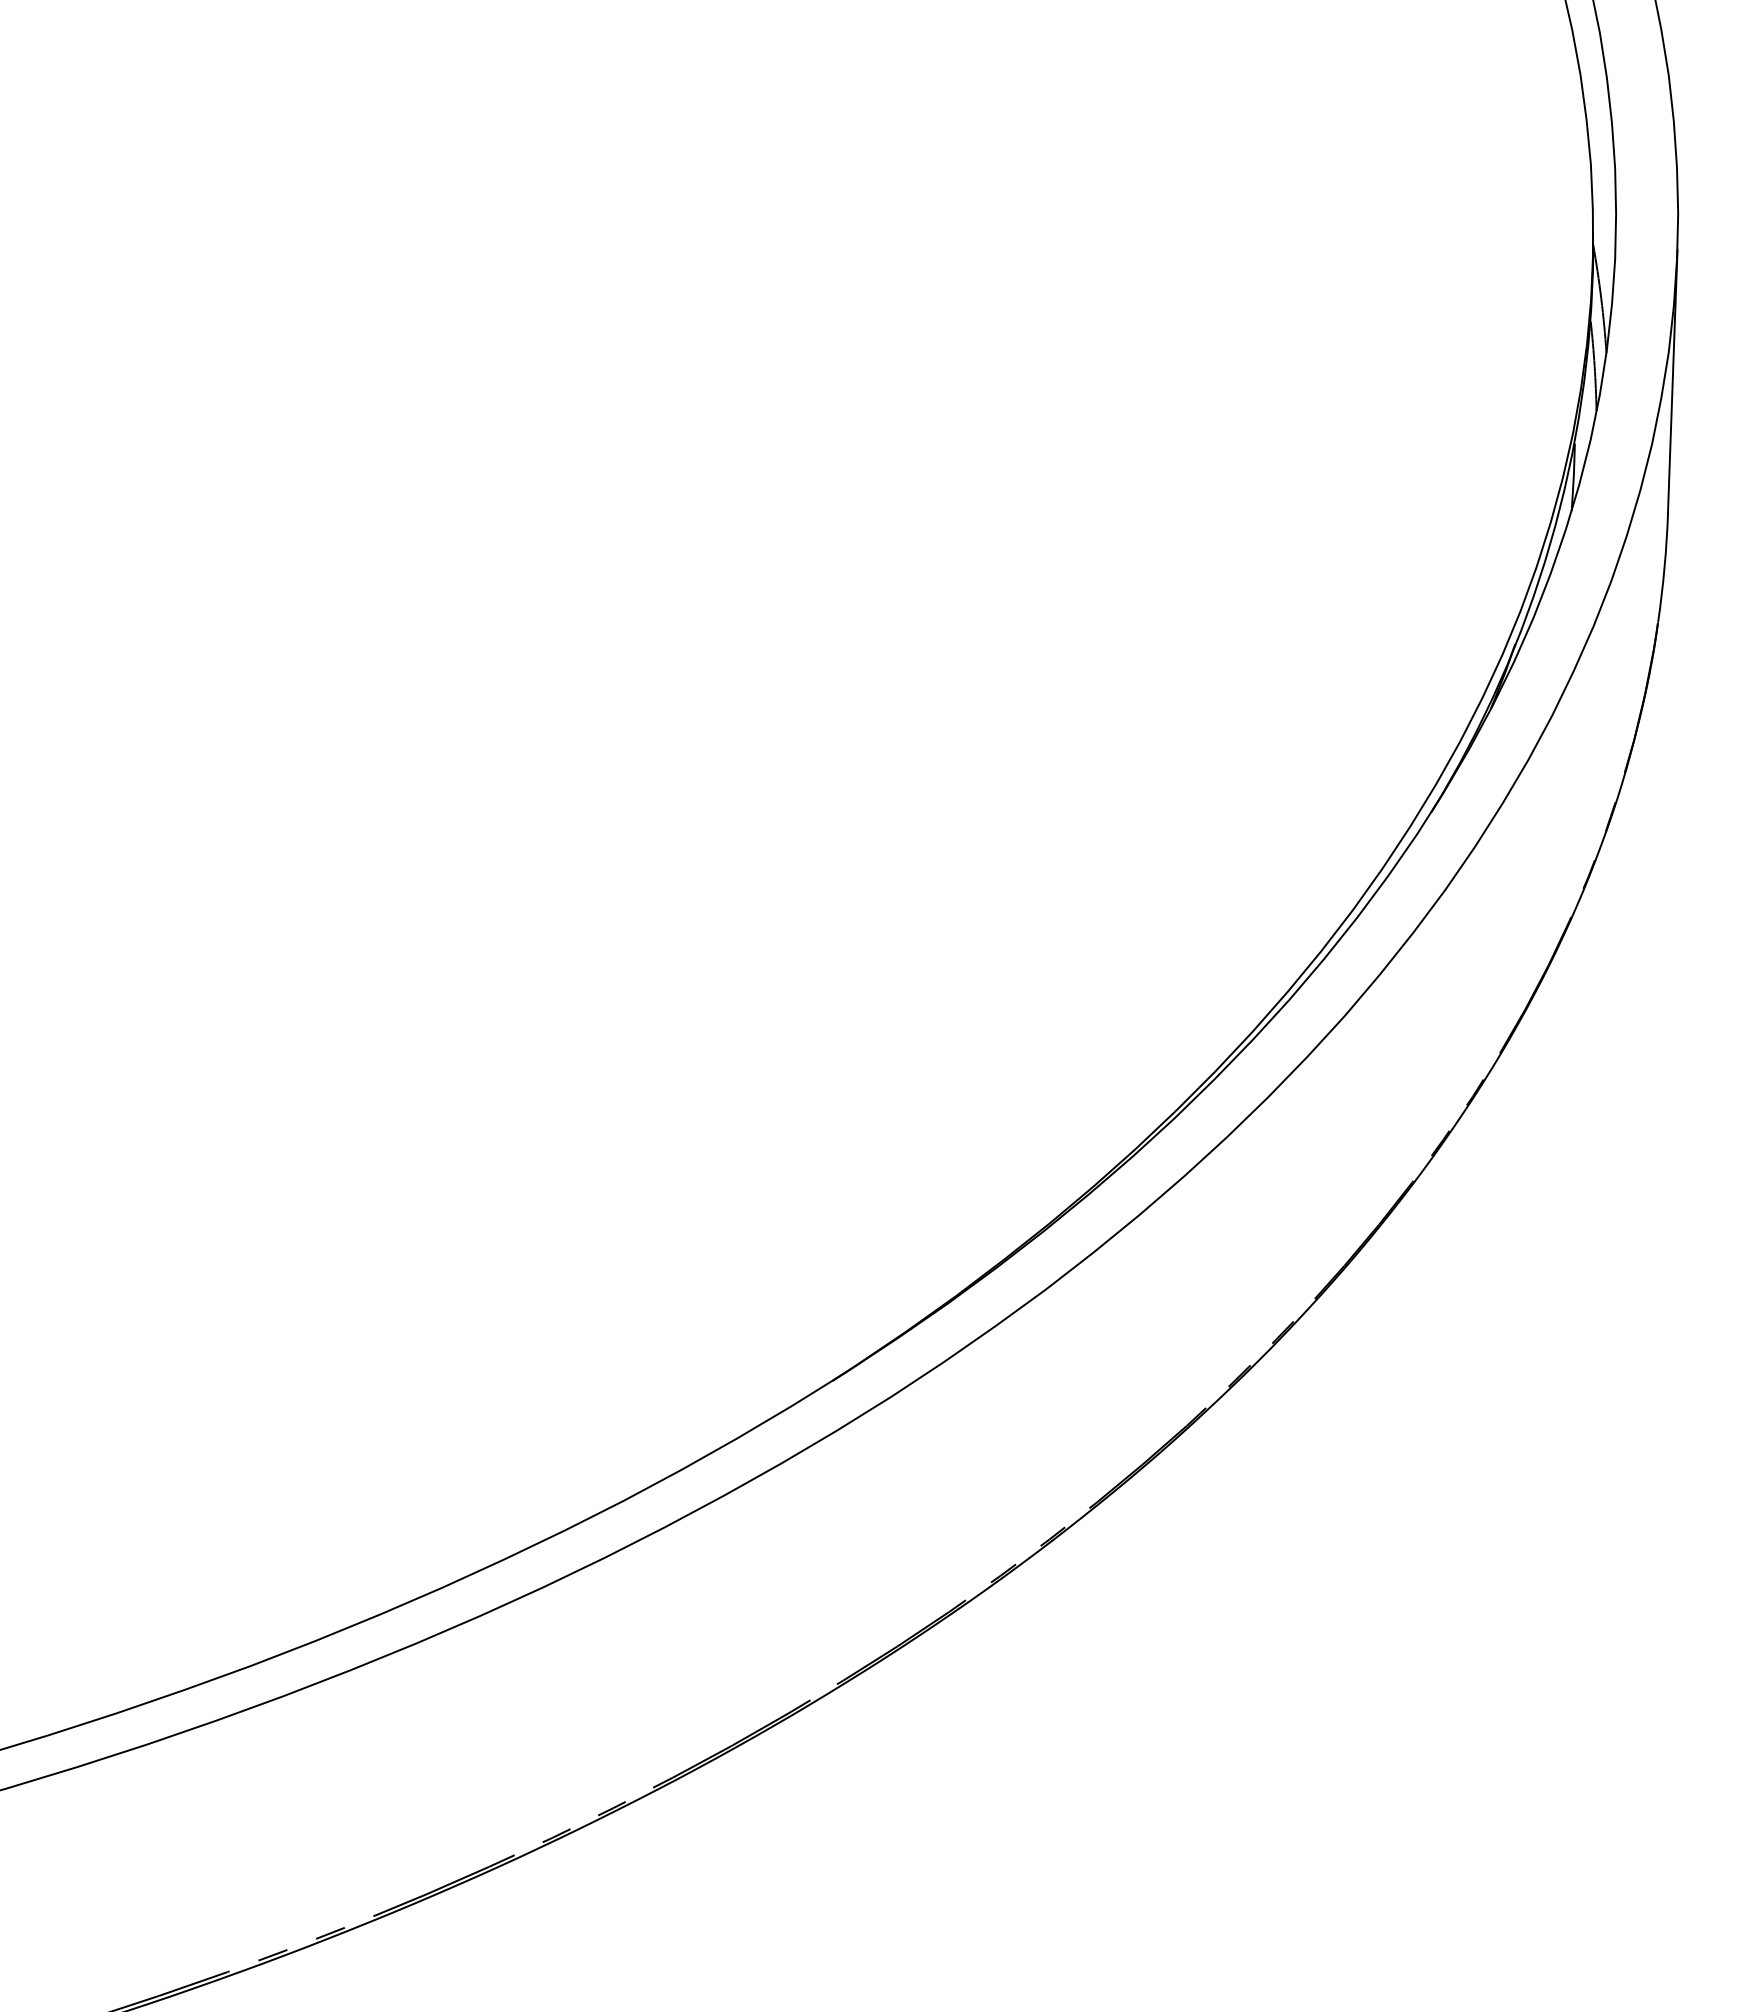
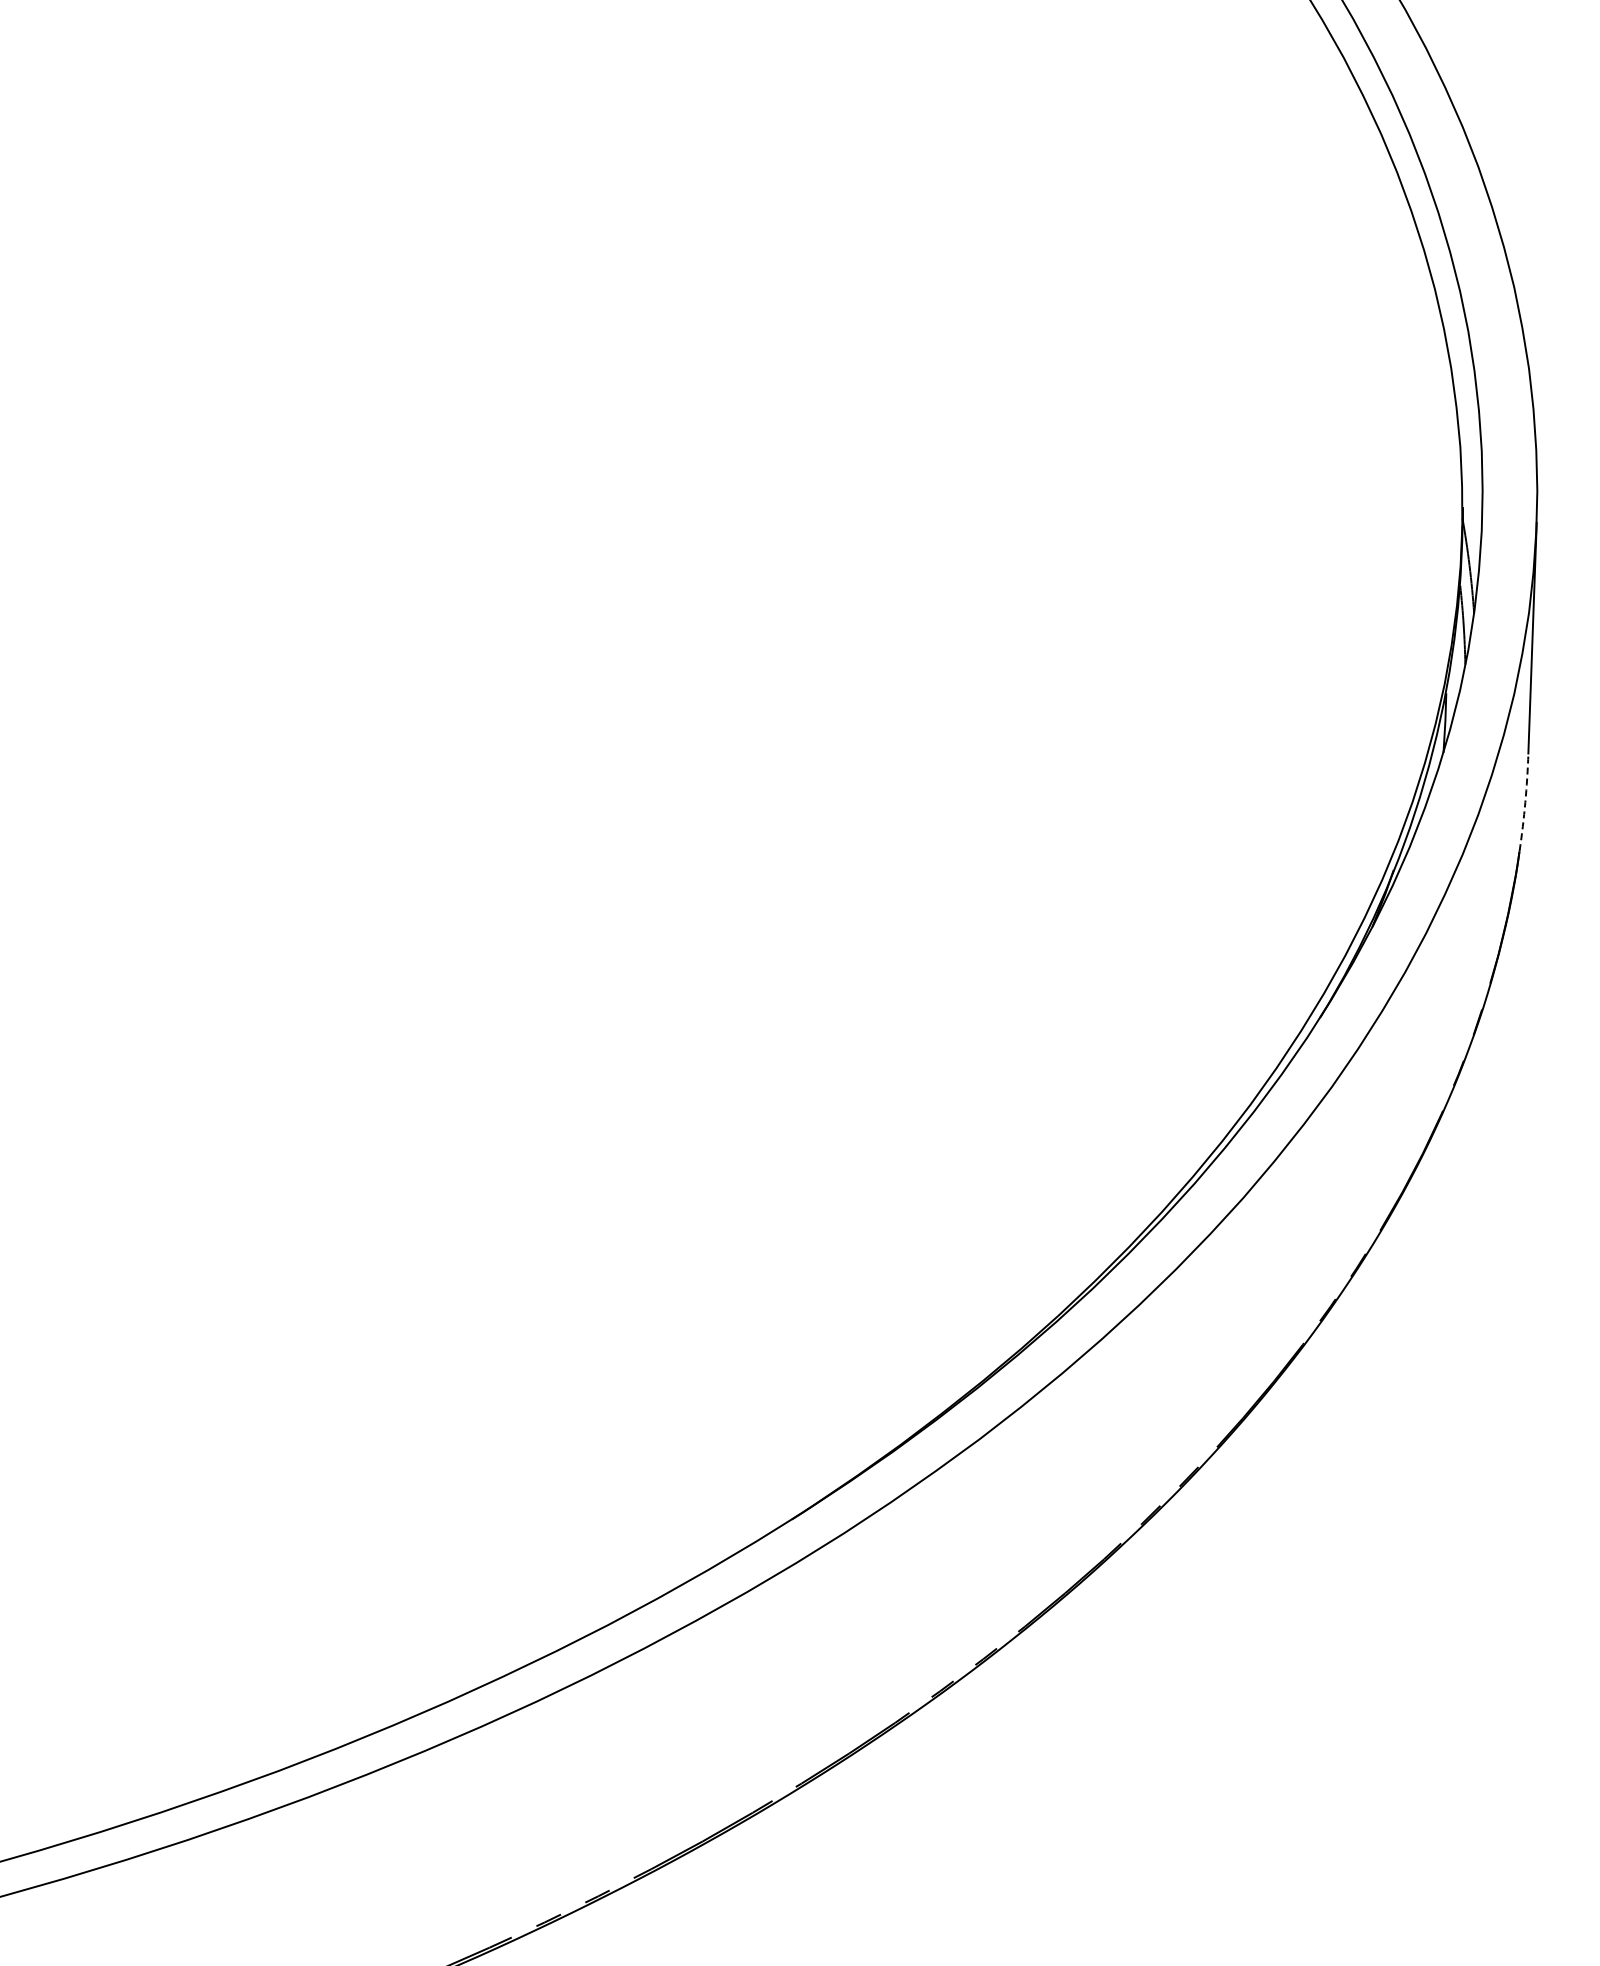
arc: (1664, 567) -> (1525, 802), solid -> dashed

